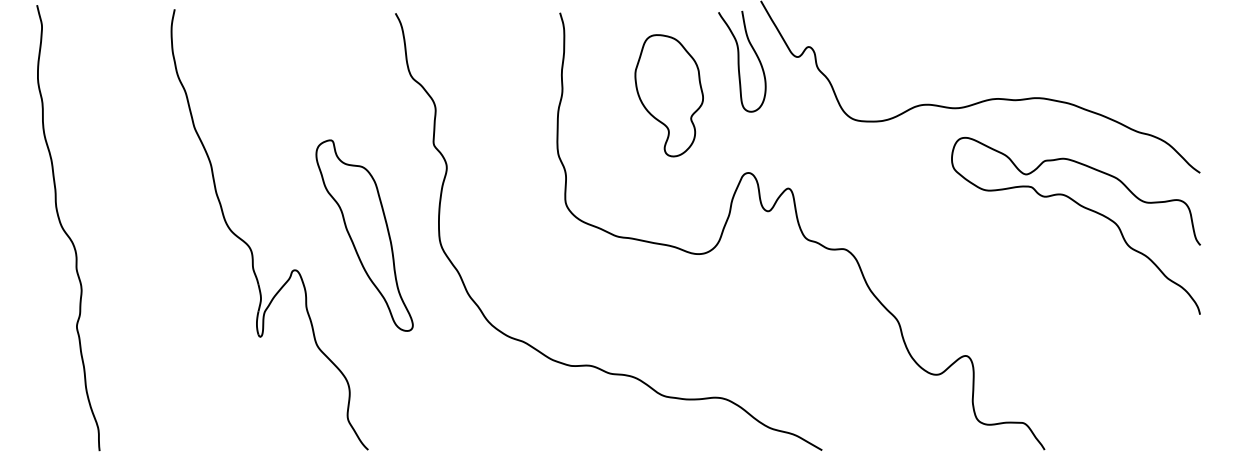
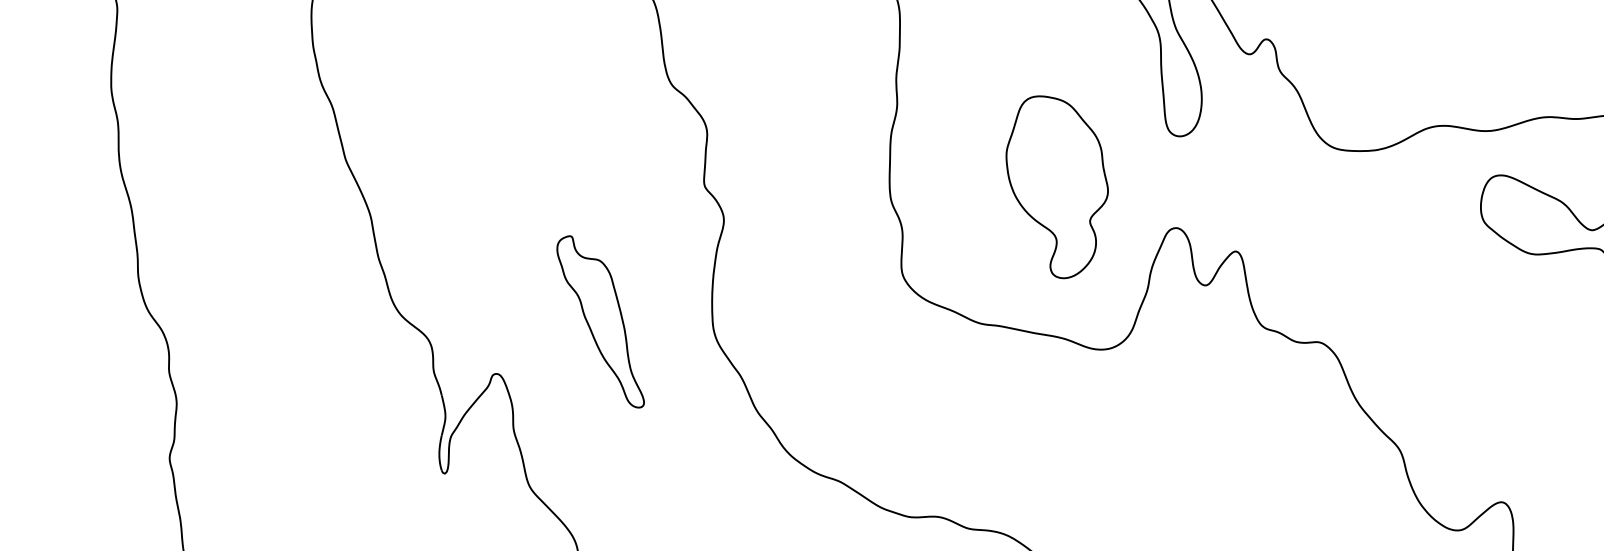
part: (668, 95) -> (1056, 186), moved
part: (364, 235) -> (600, 321), size x0.6

